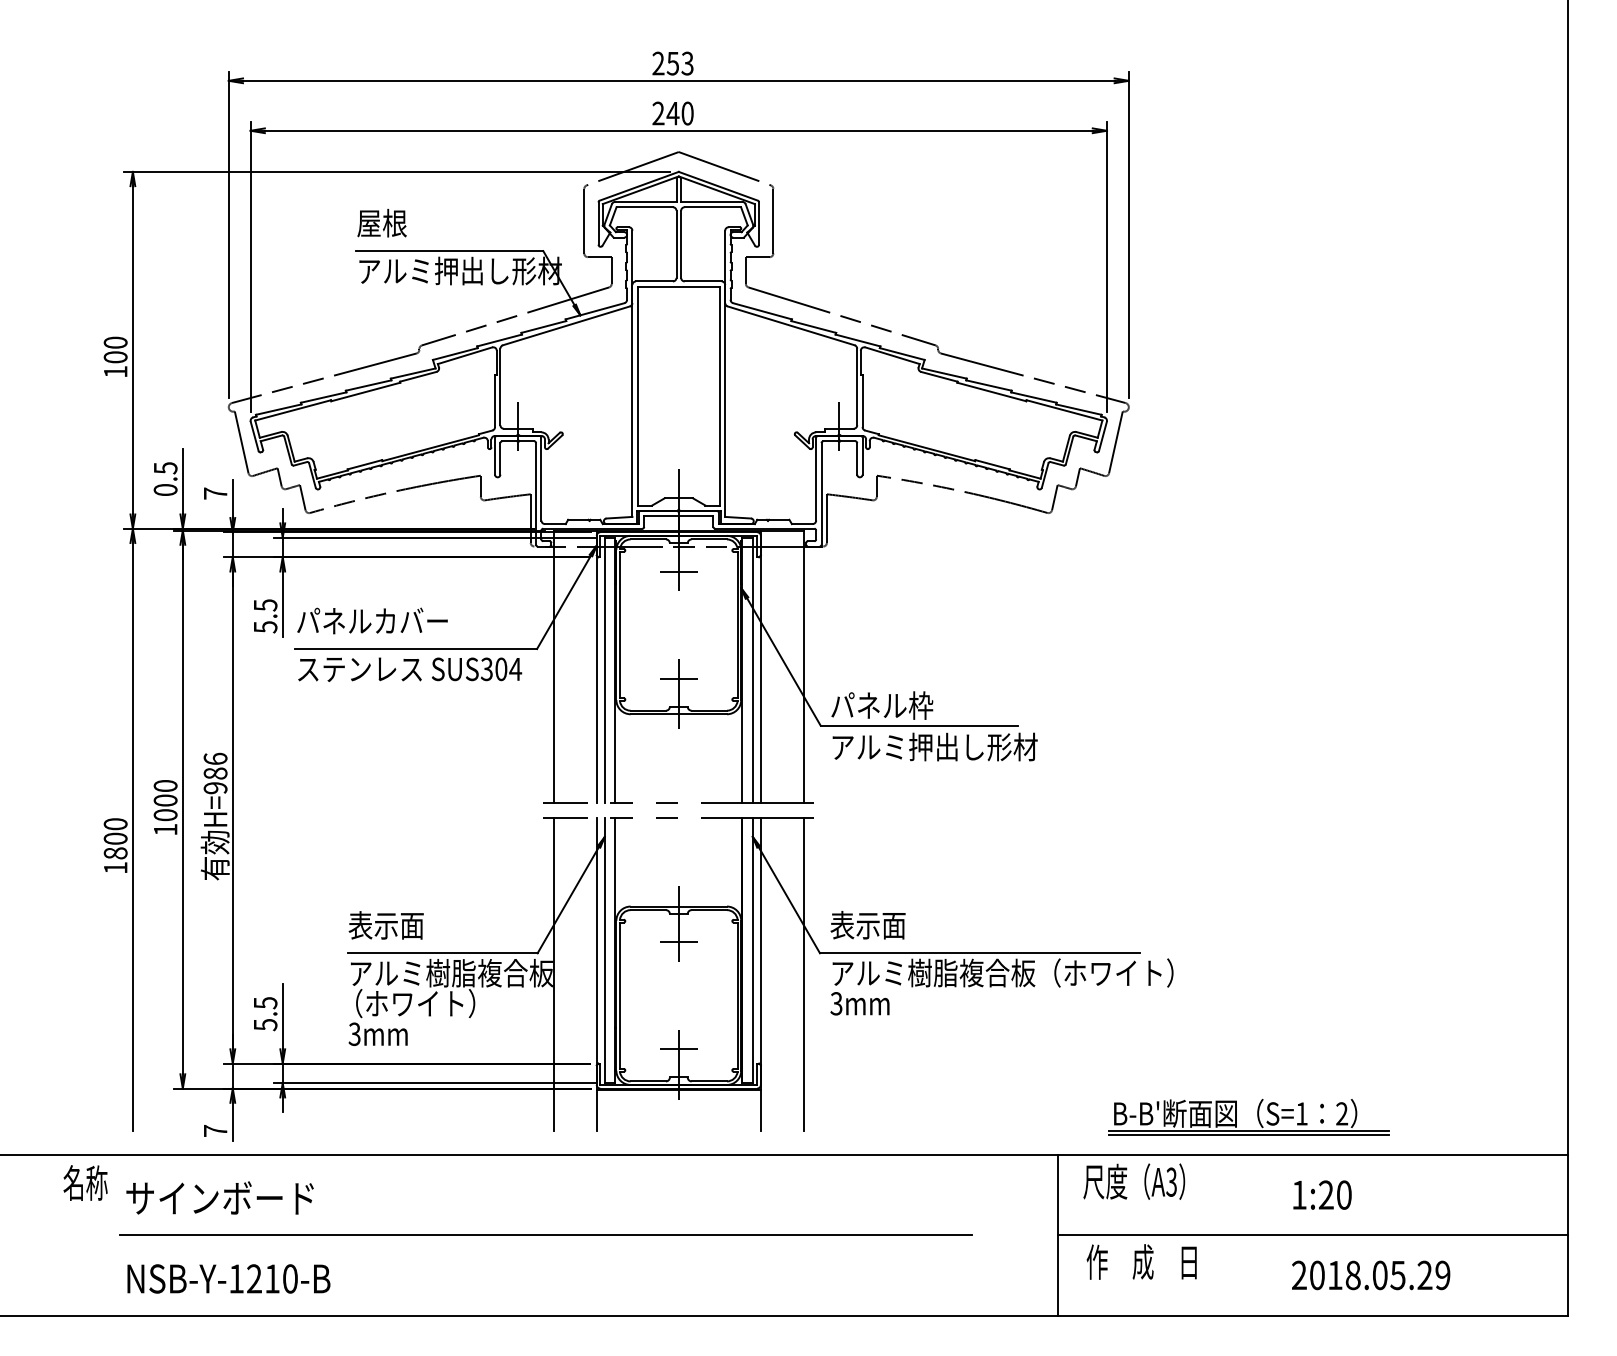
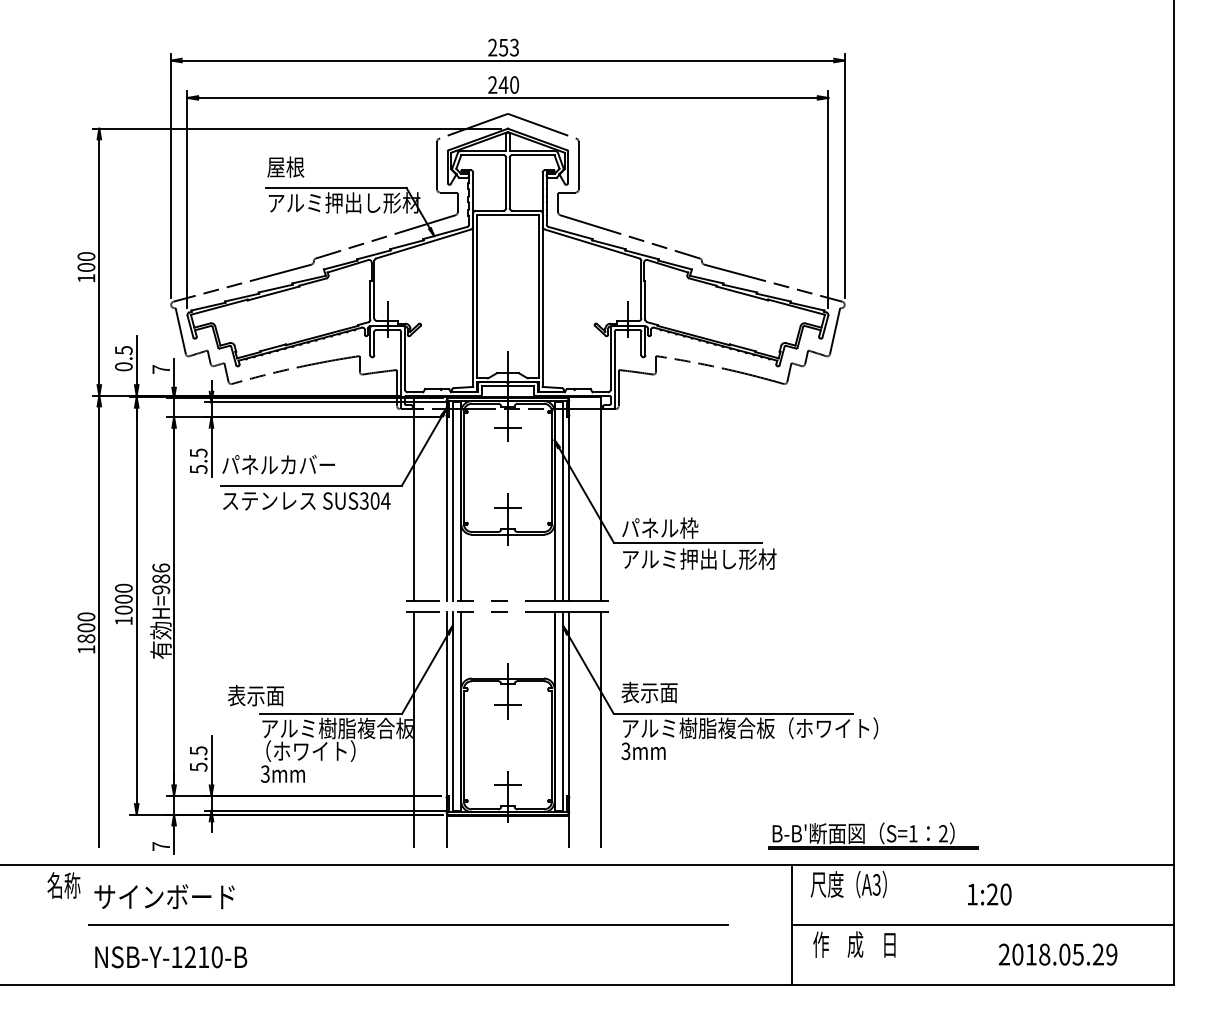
text: (385, 925) -> (255, 695), moved
part: (1256, 1114) -> (879, 834), moved
text: (1370, 1275) -> (1057, 954), moved

